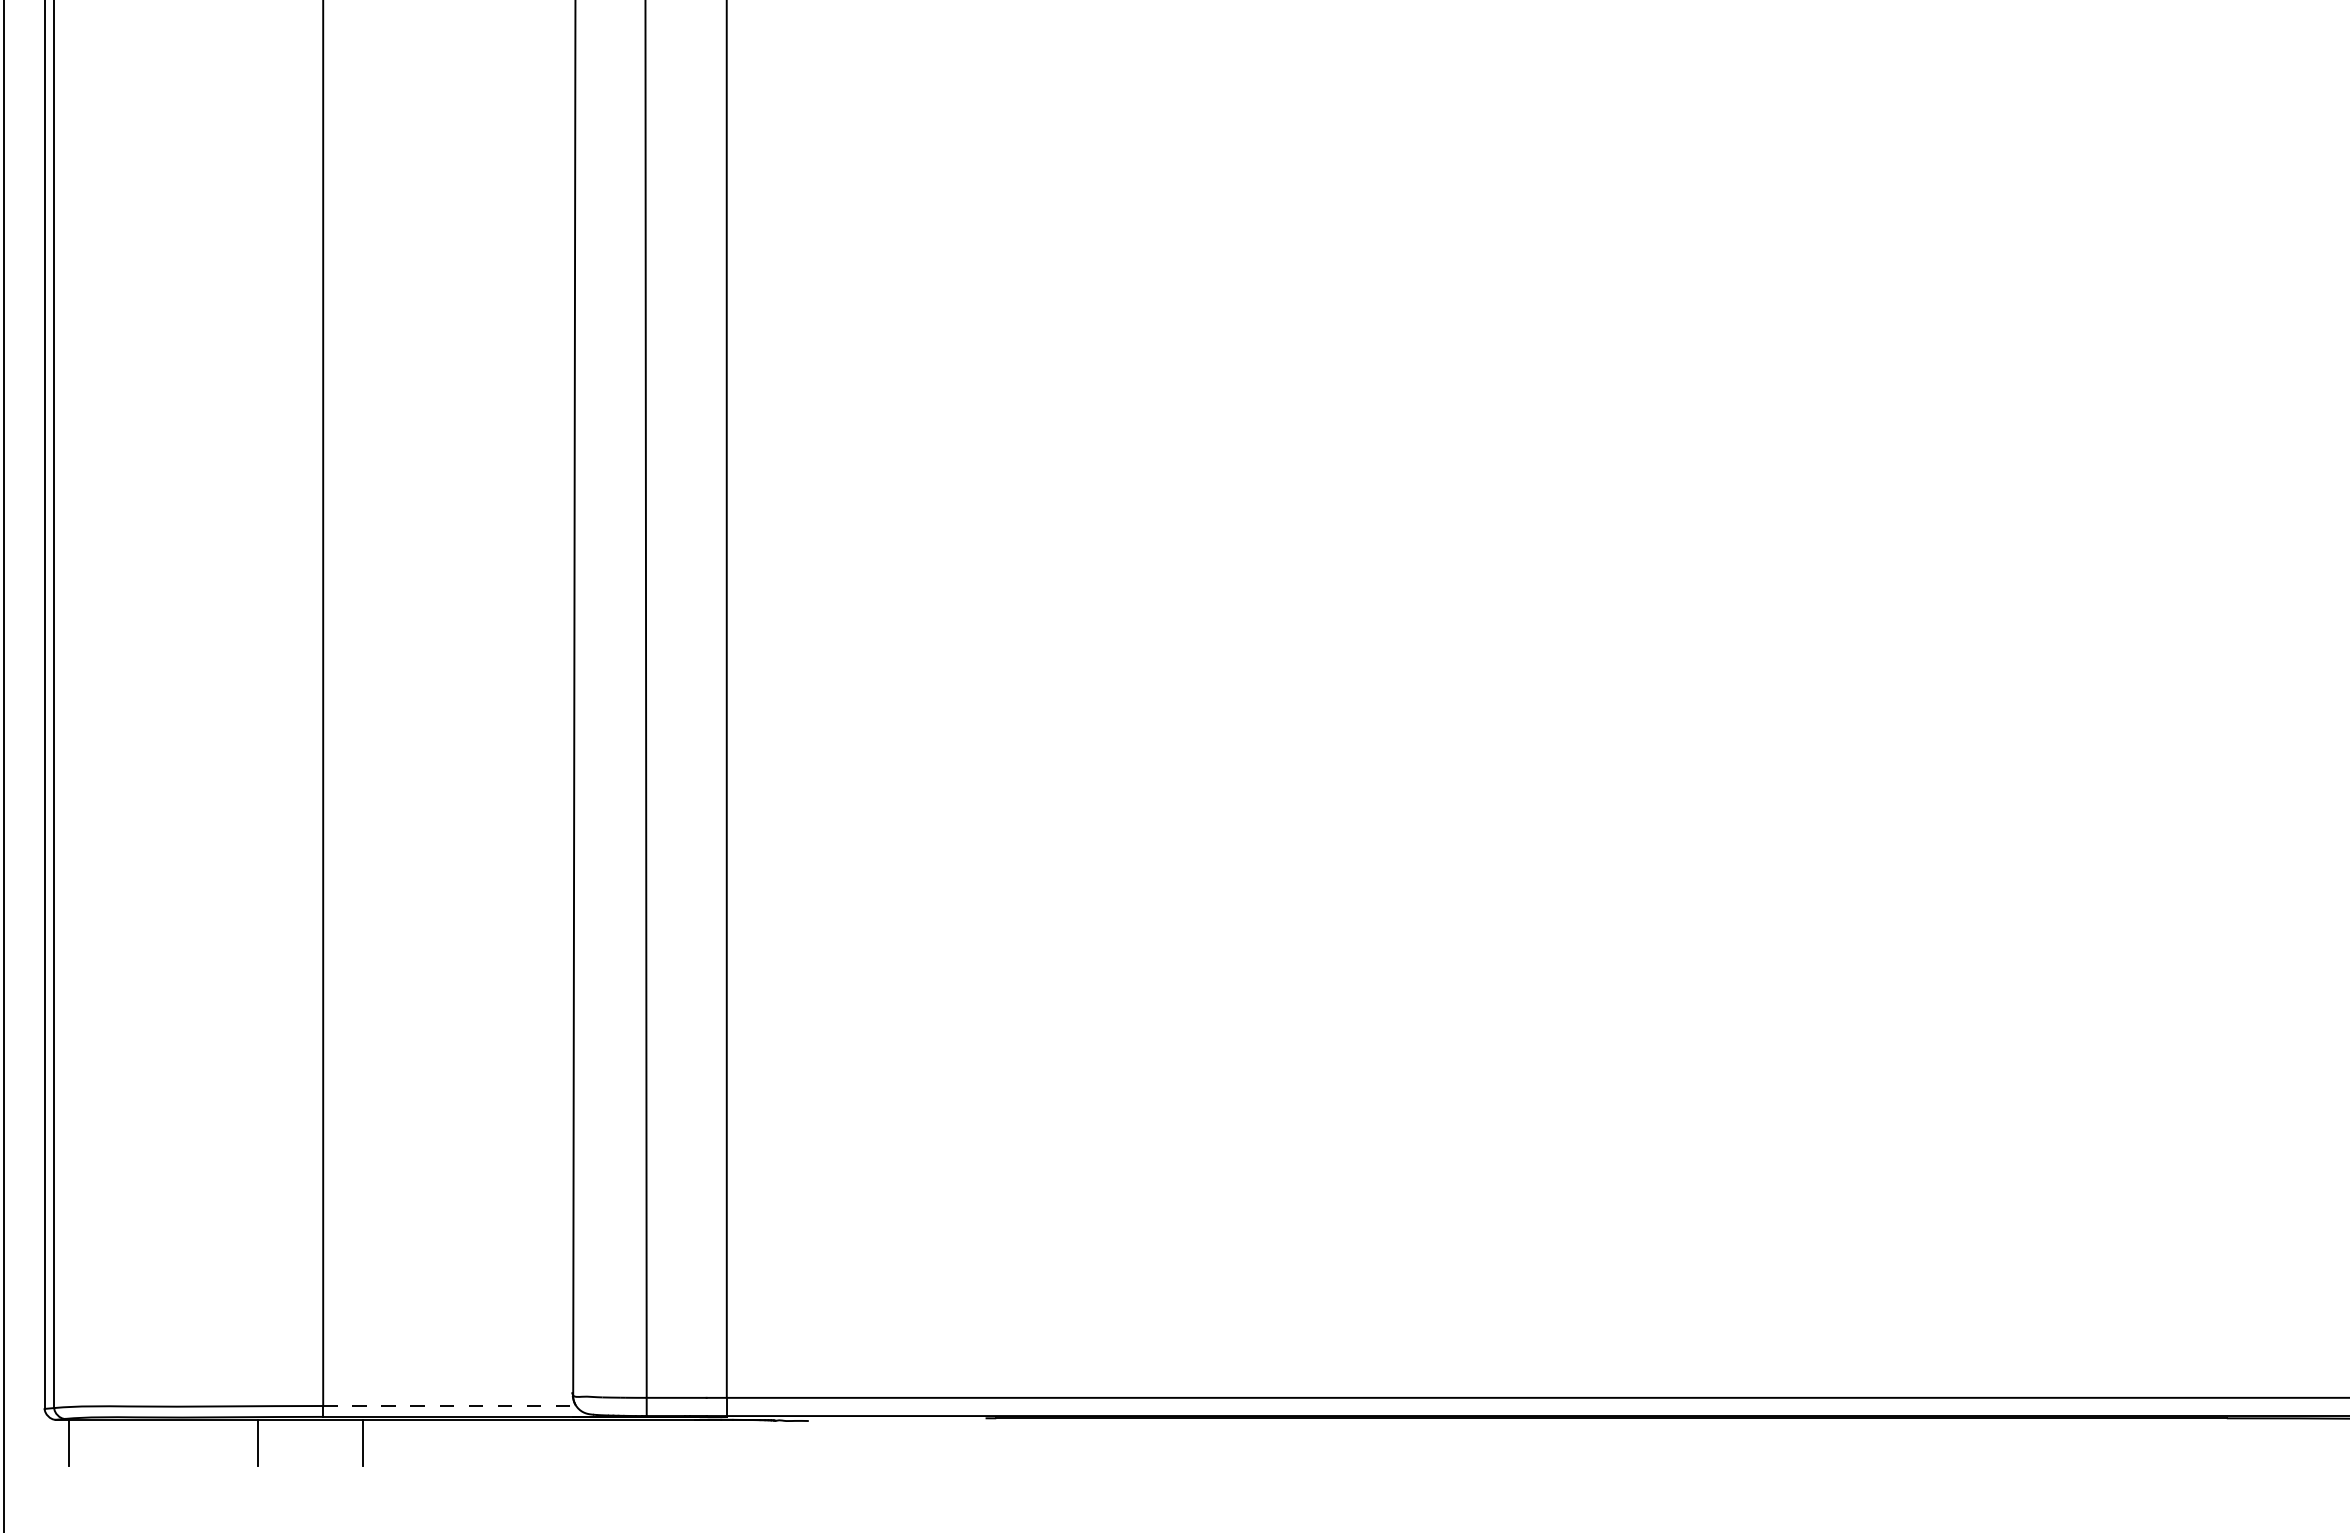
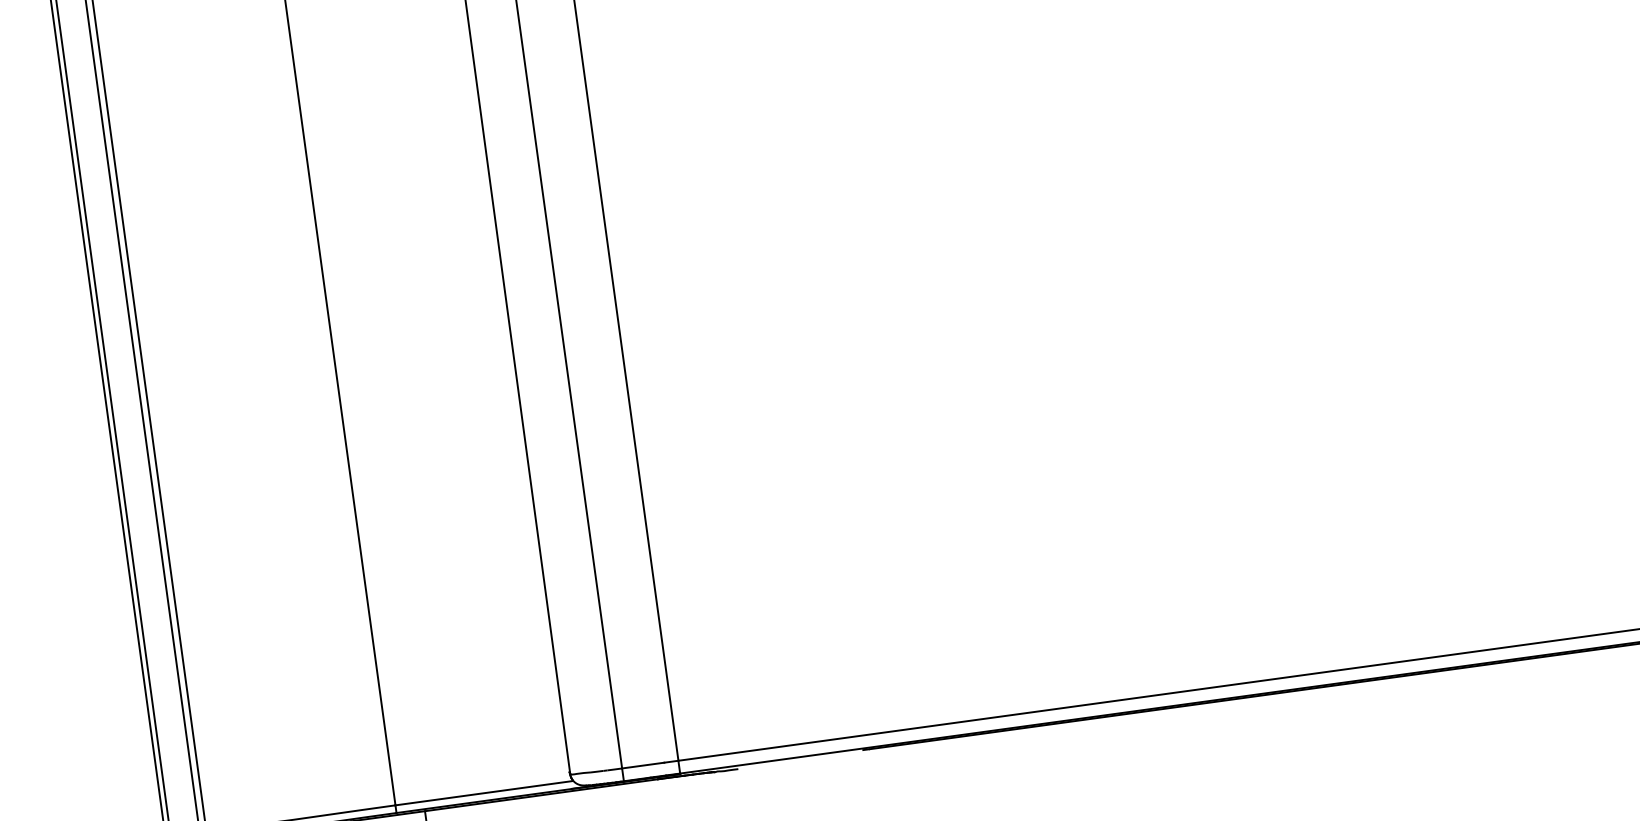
line: (449, 1406) -> (484, 793), dashed -> solid

